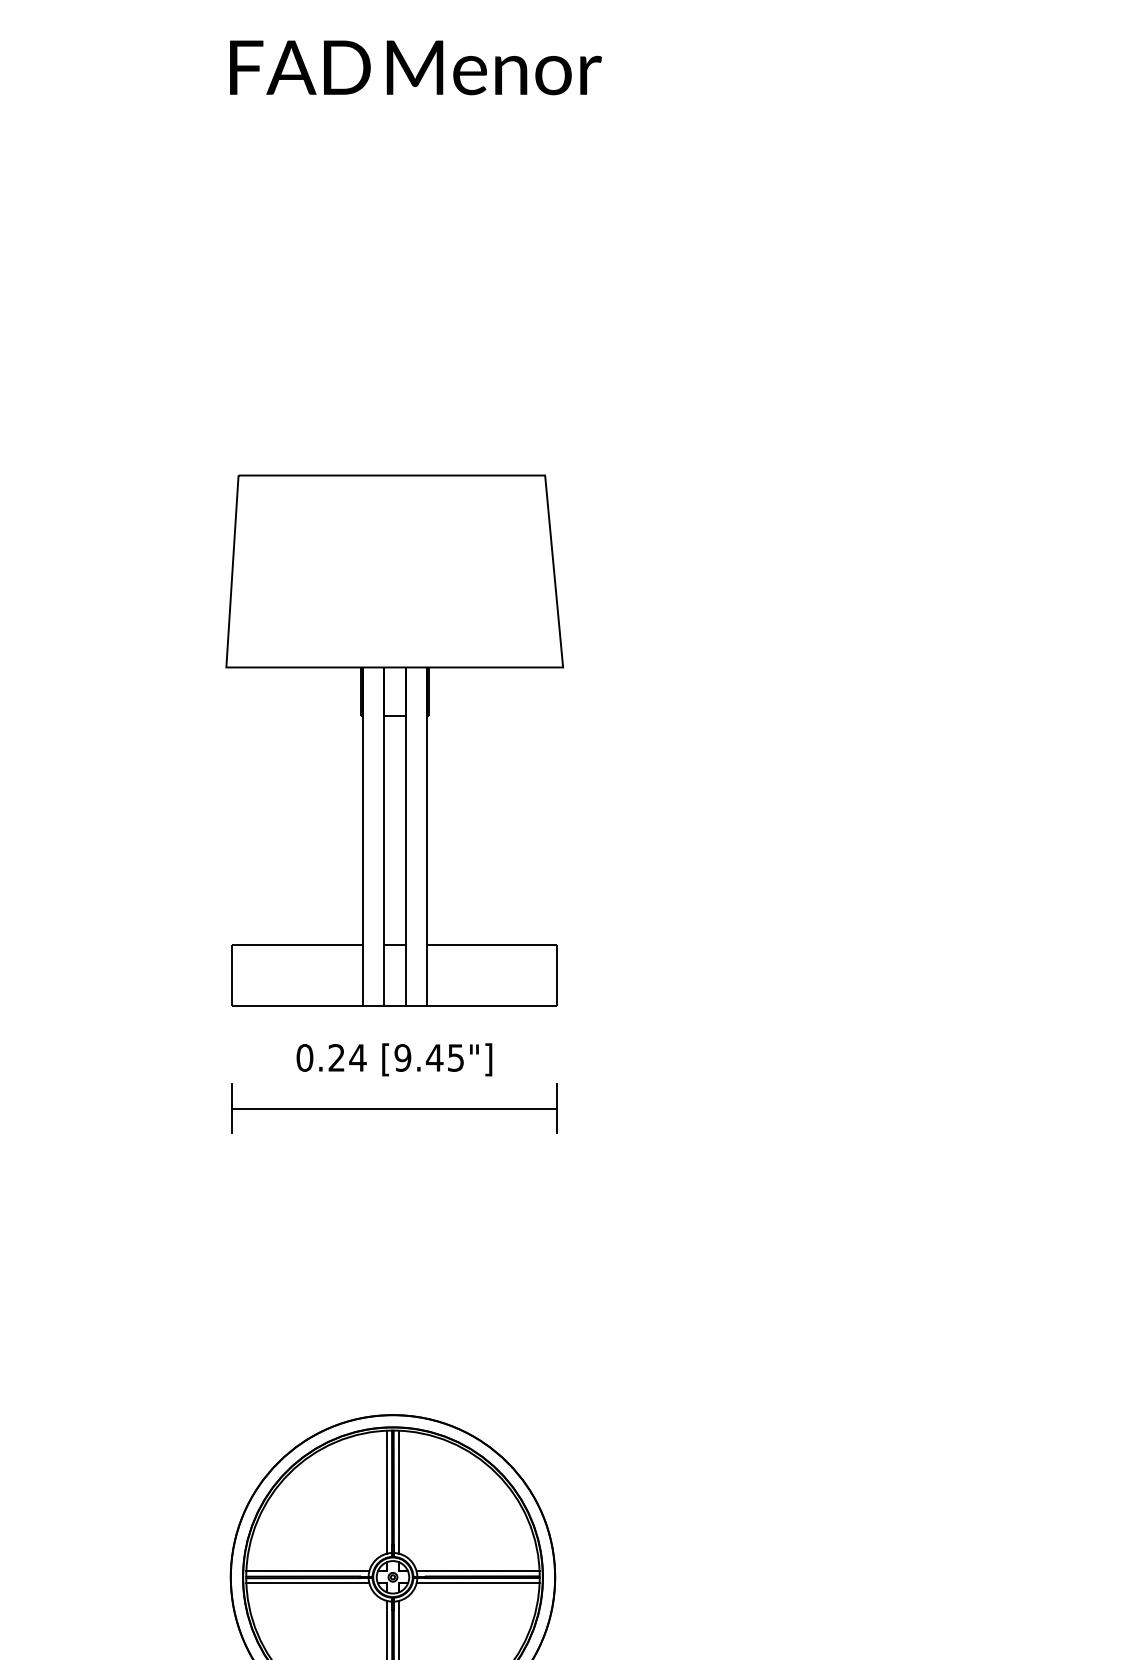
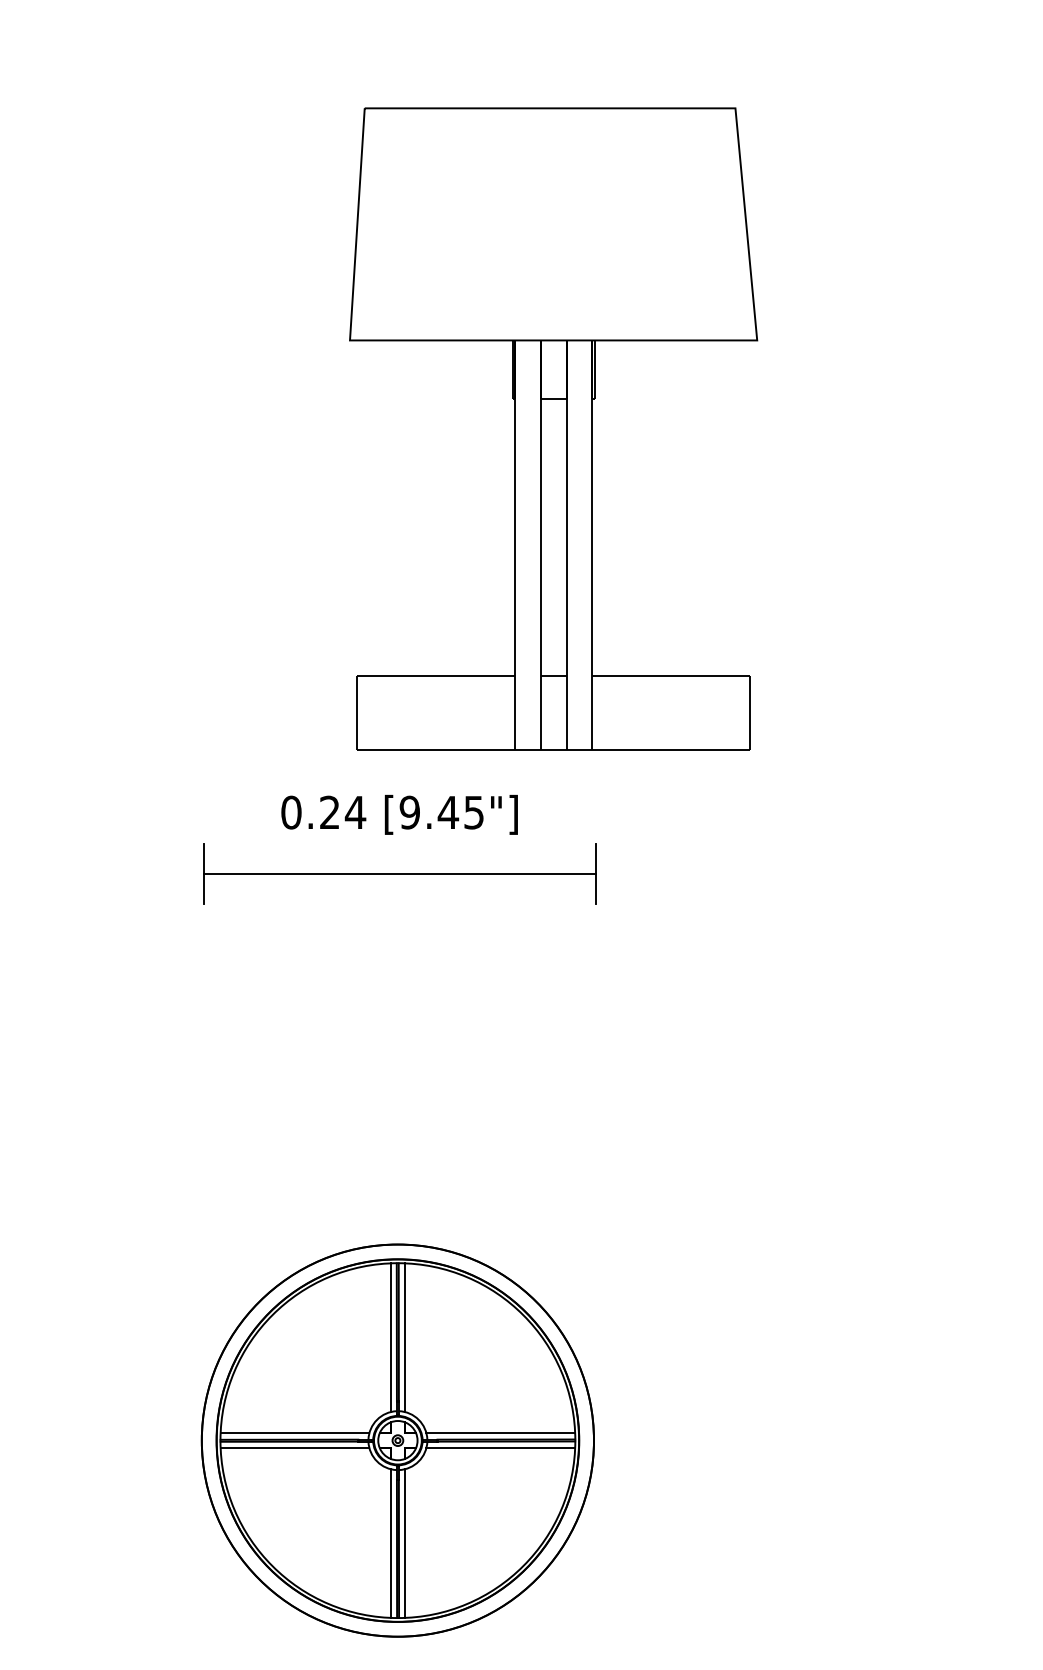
part: (394, 740) -> (553, 428), moved

